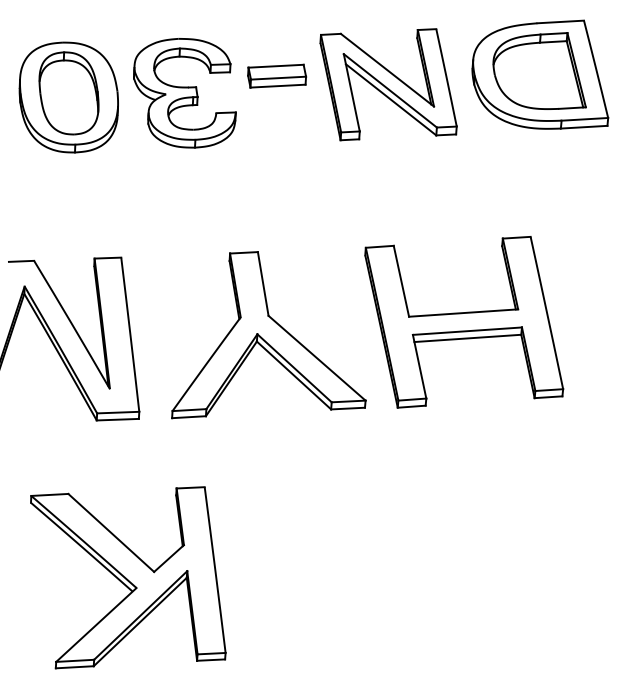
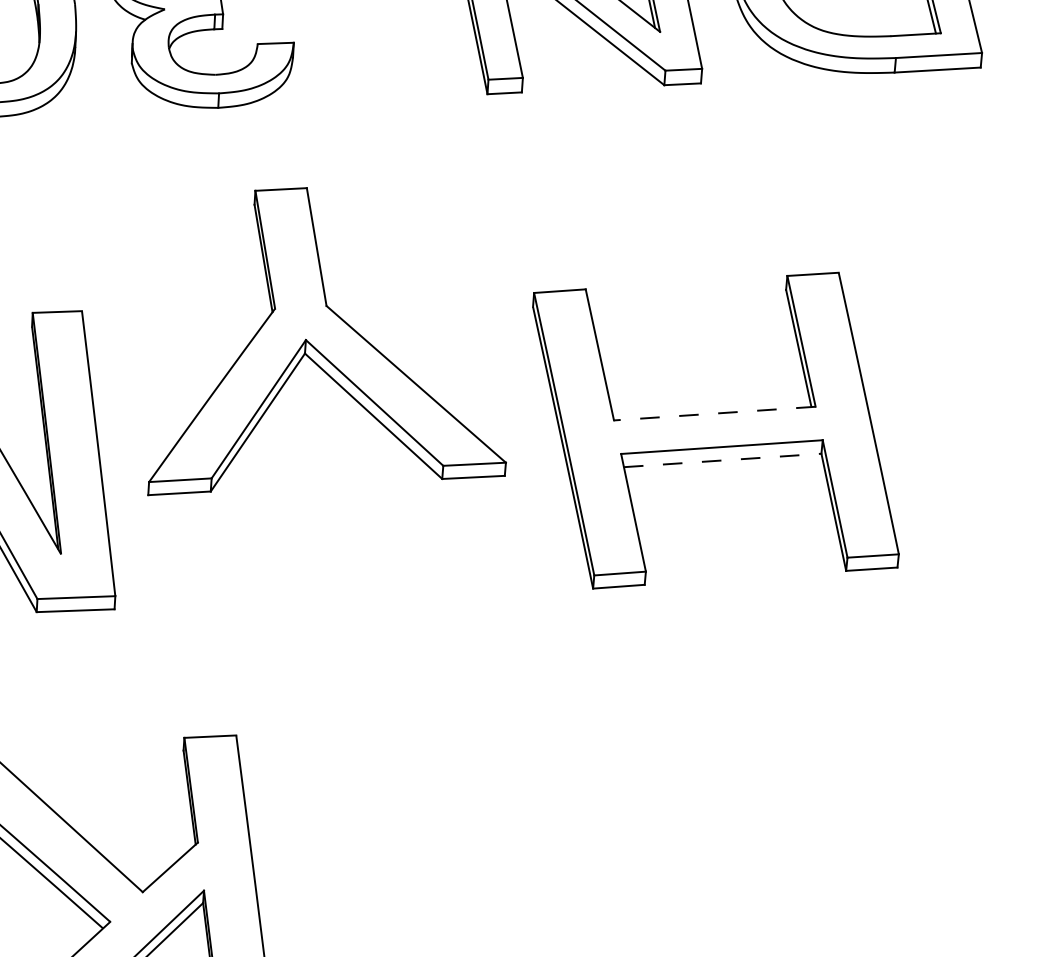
line: (463, 313) -> (714, 414), solid -> dashed
part: (268, 335) -> (326, 342), moved
line: (467, 338) -> (722, 460), solid -> dashed

